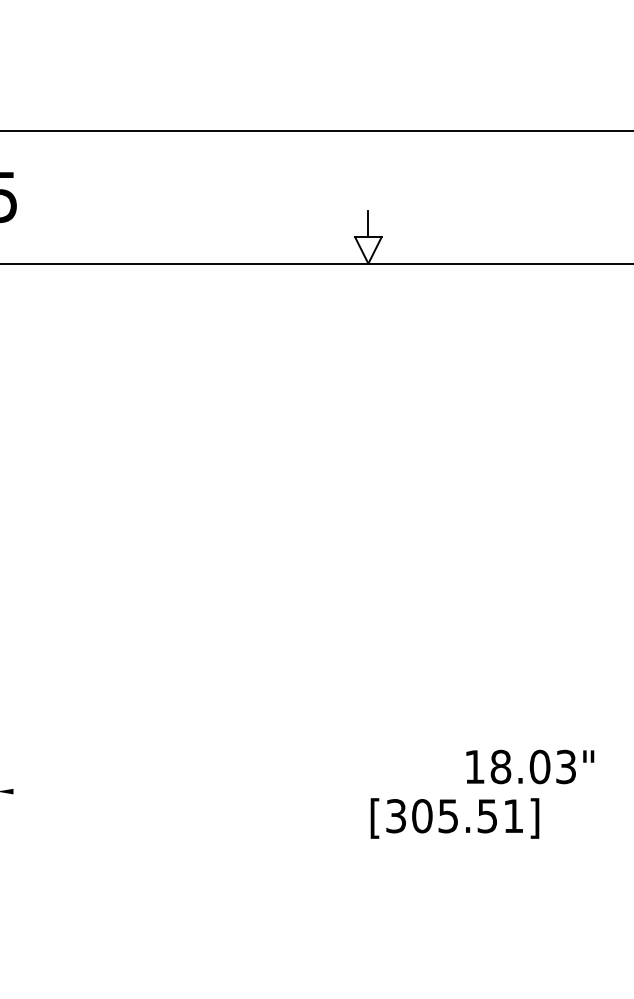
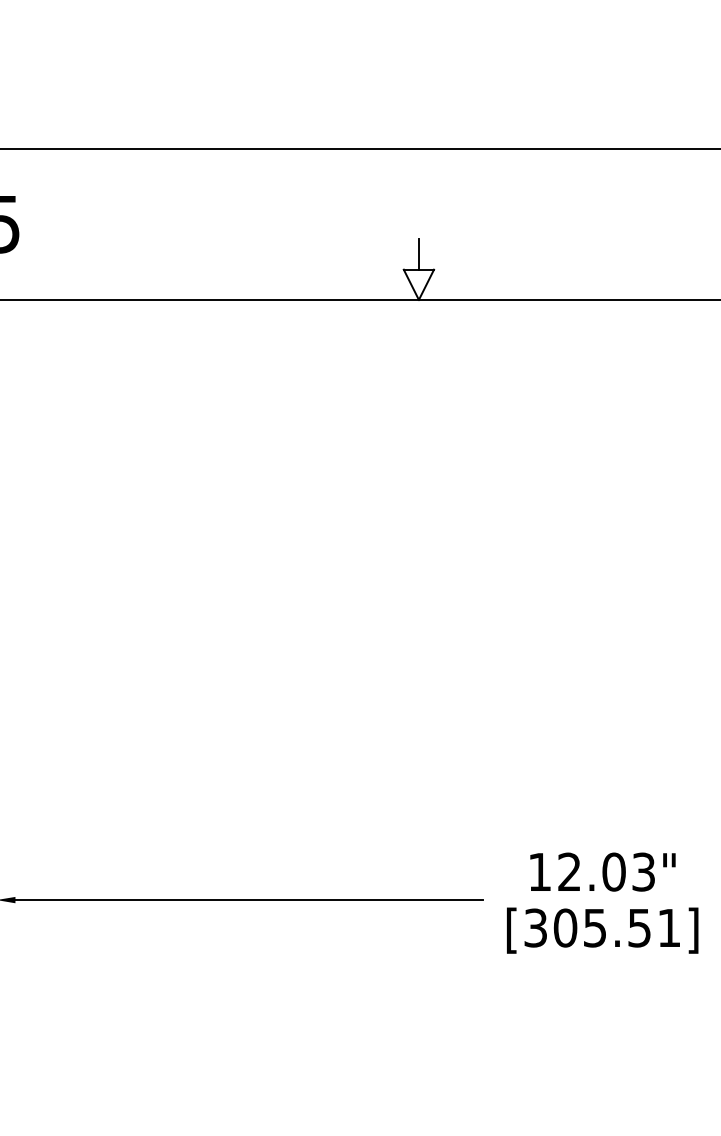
text: (500, 766) -> (569, 871), 18.03" -> 12.03"
line: (219, 791) -> (249, 899), added
text: (454, 818) -> (602, 930), moved

